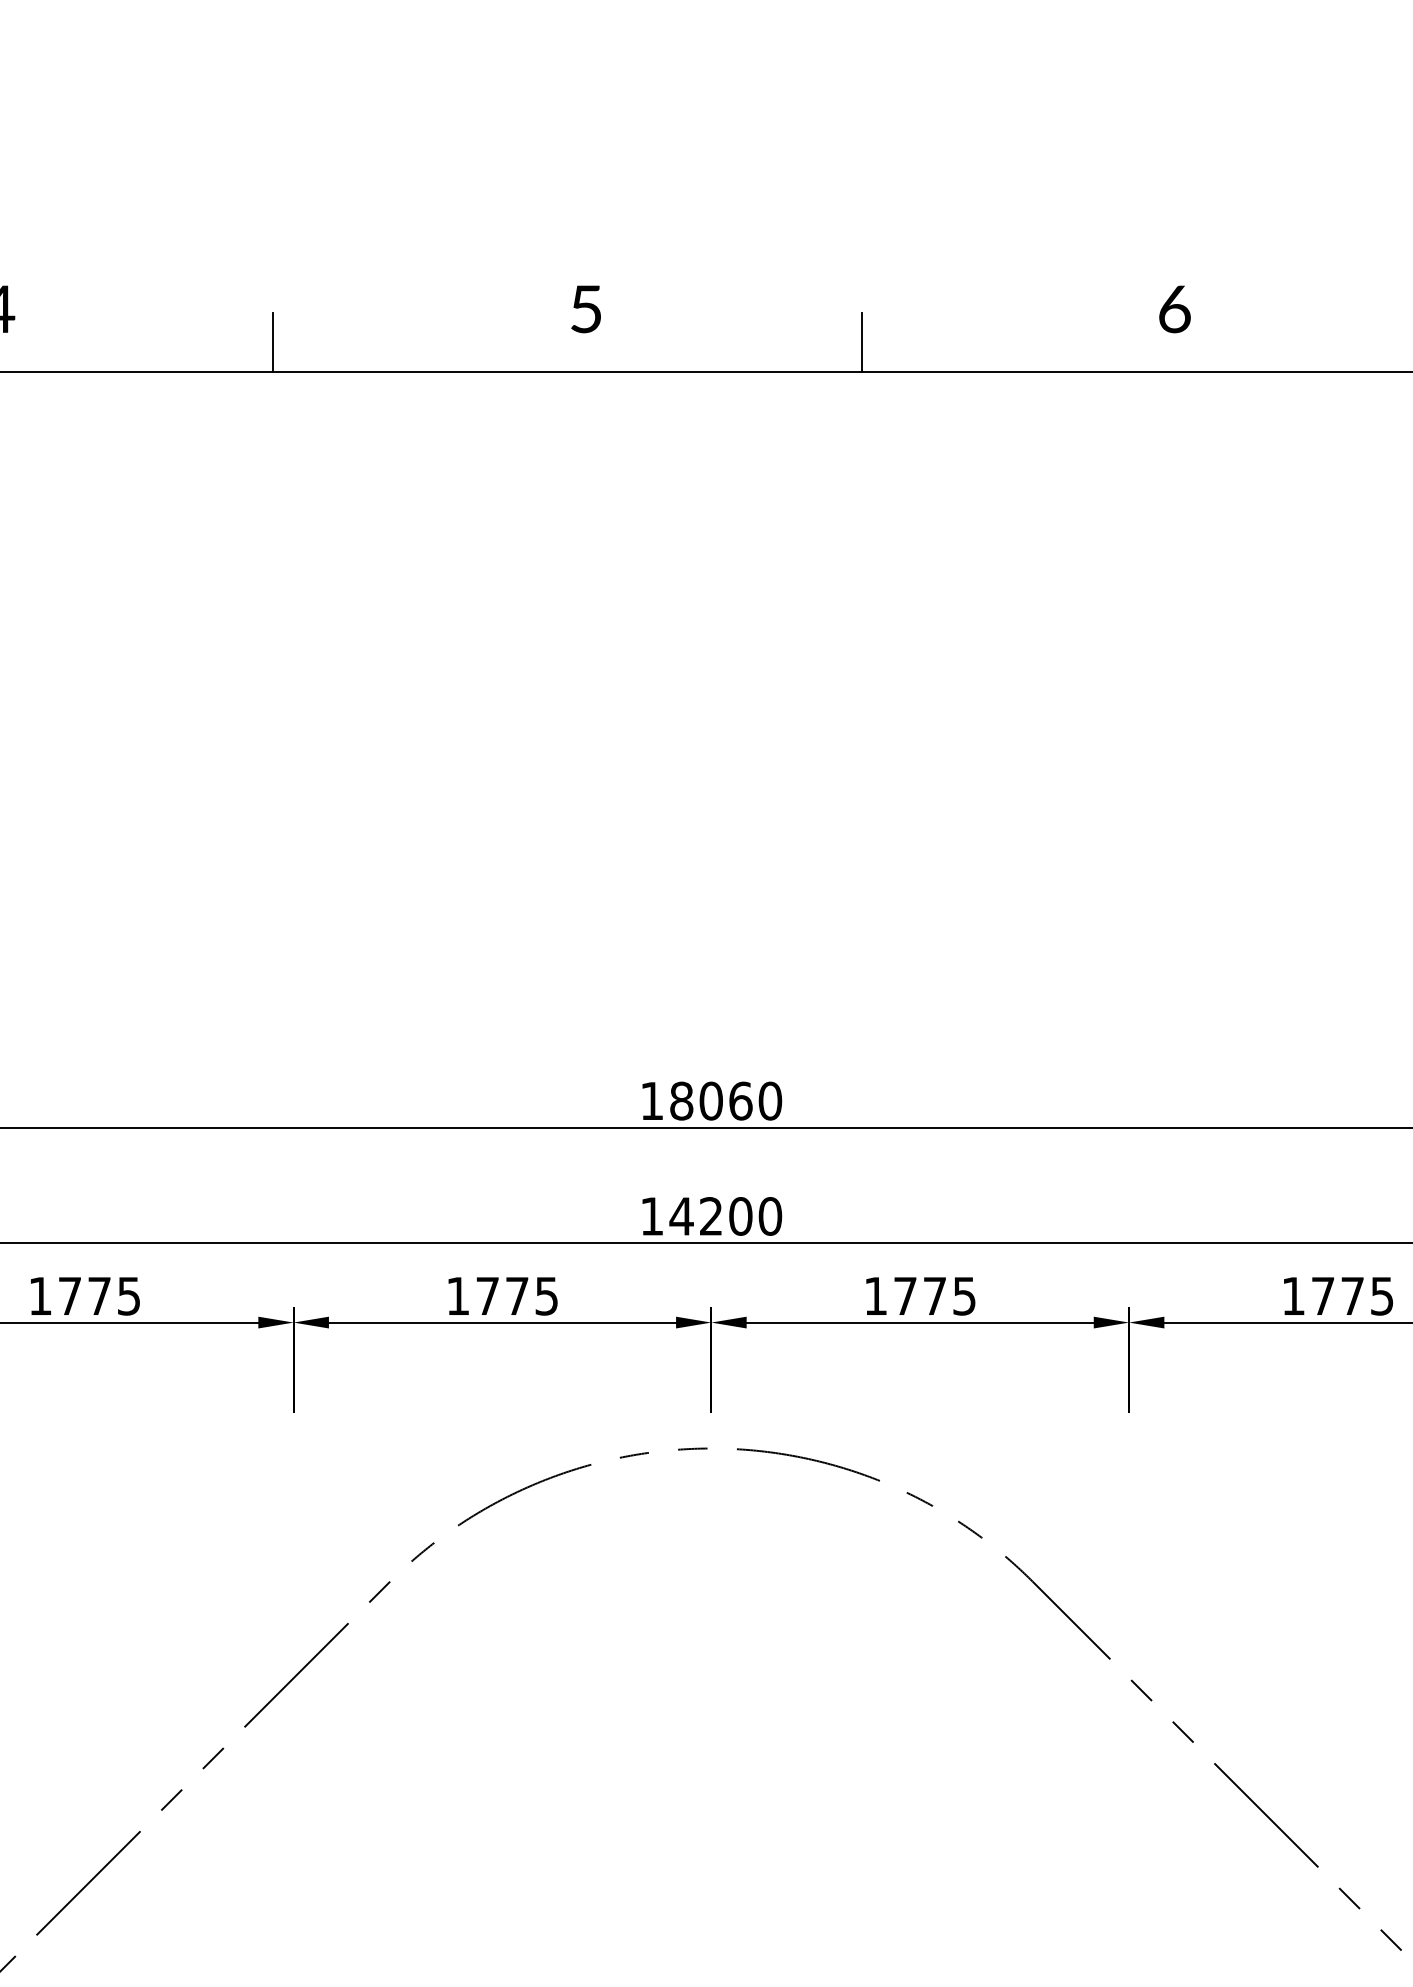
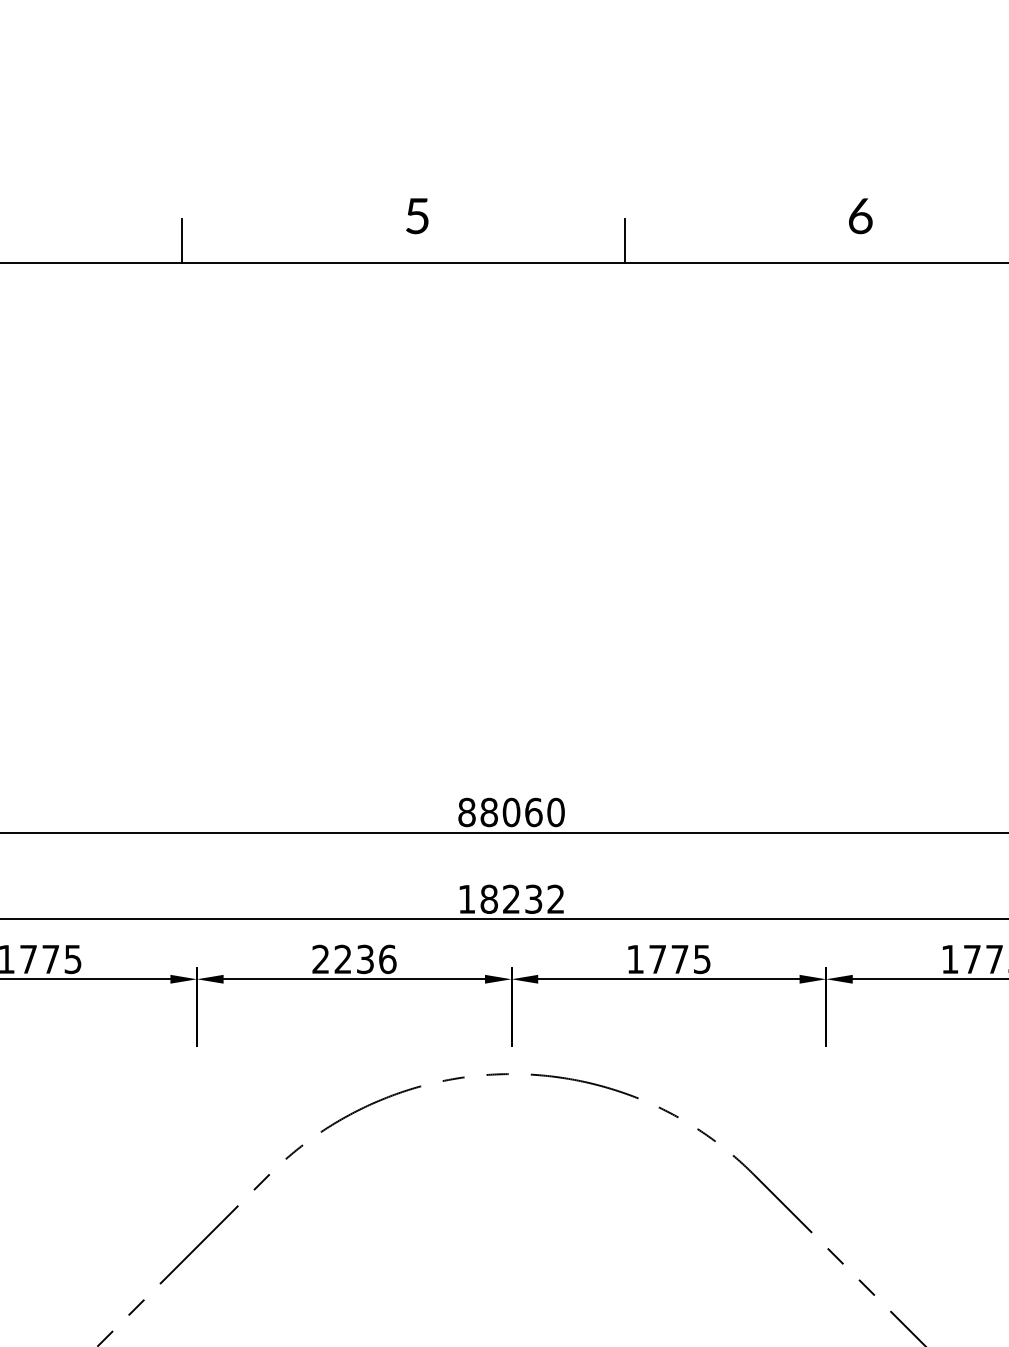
text: (651, 1100) -> (466, 812), 18060 -> 88060
text: (725, 1216) -> (522, 899), 14200 -> 18232
text: (502, 1295) -> (354, 958), 1775 -> 2236

